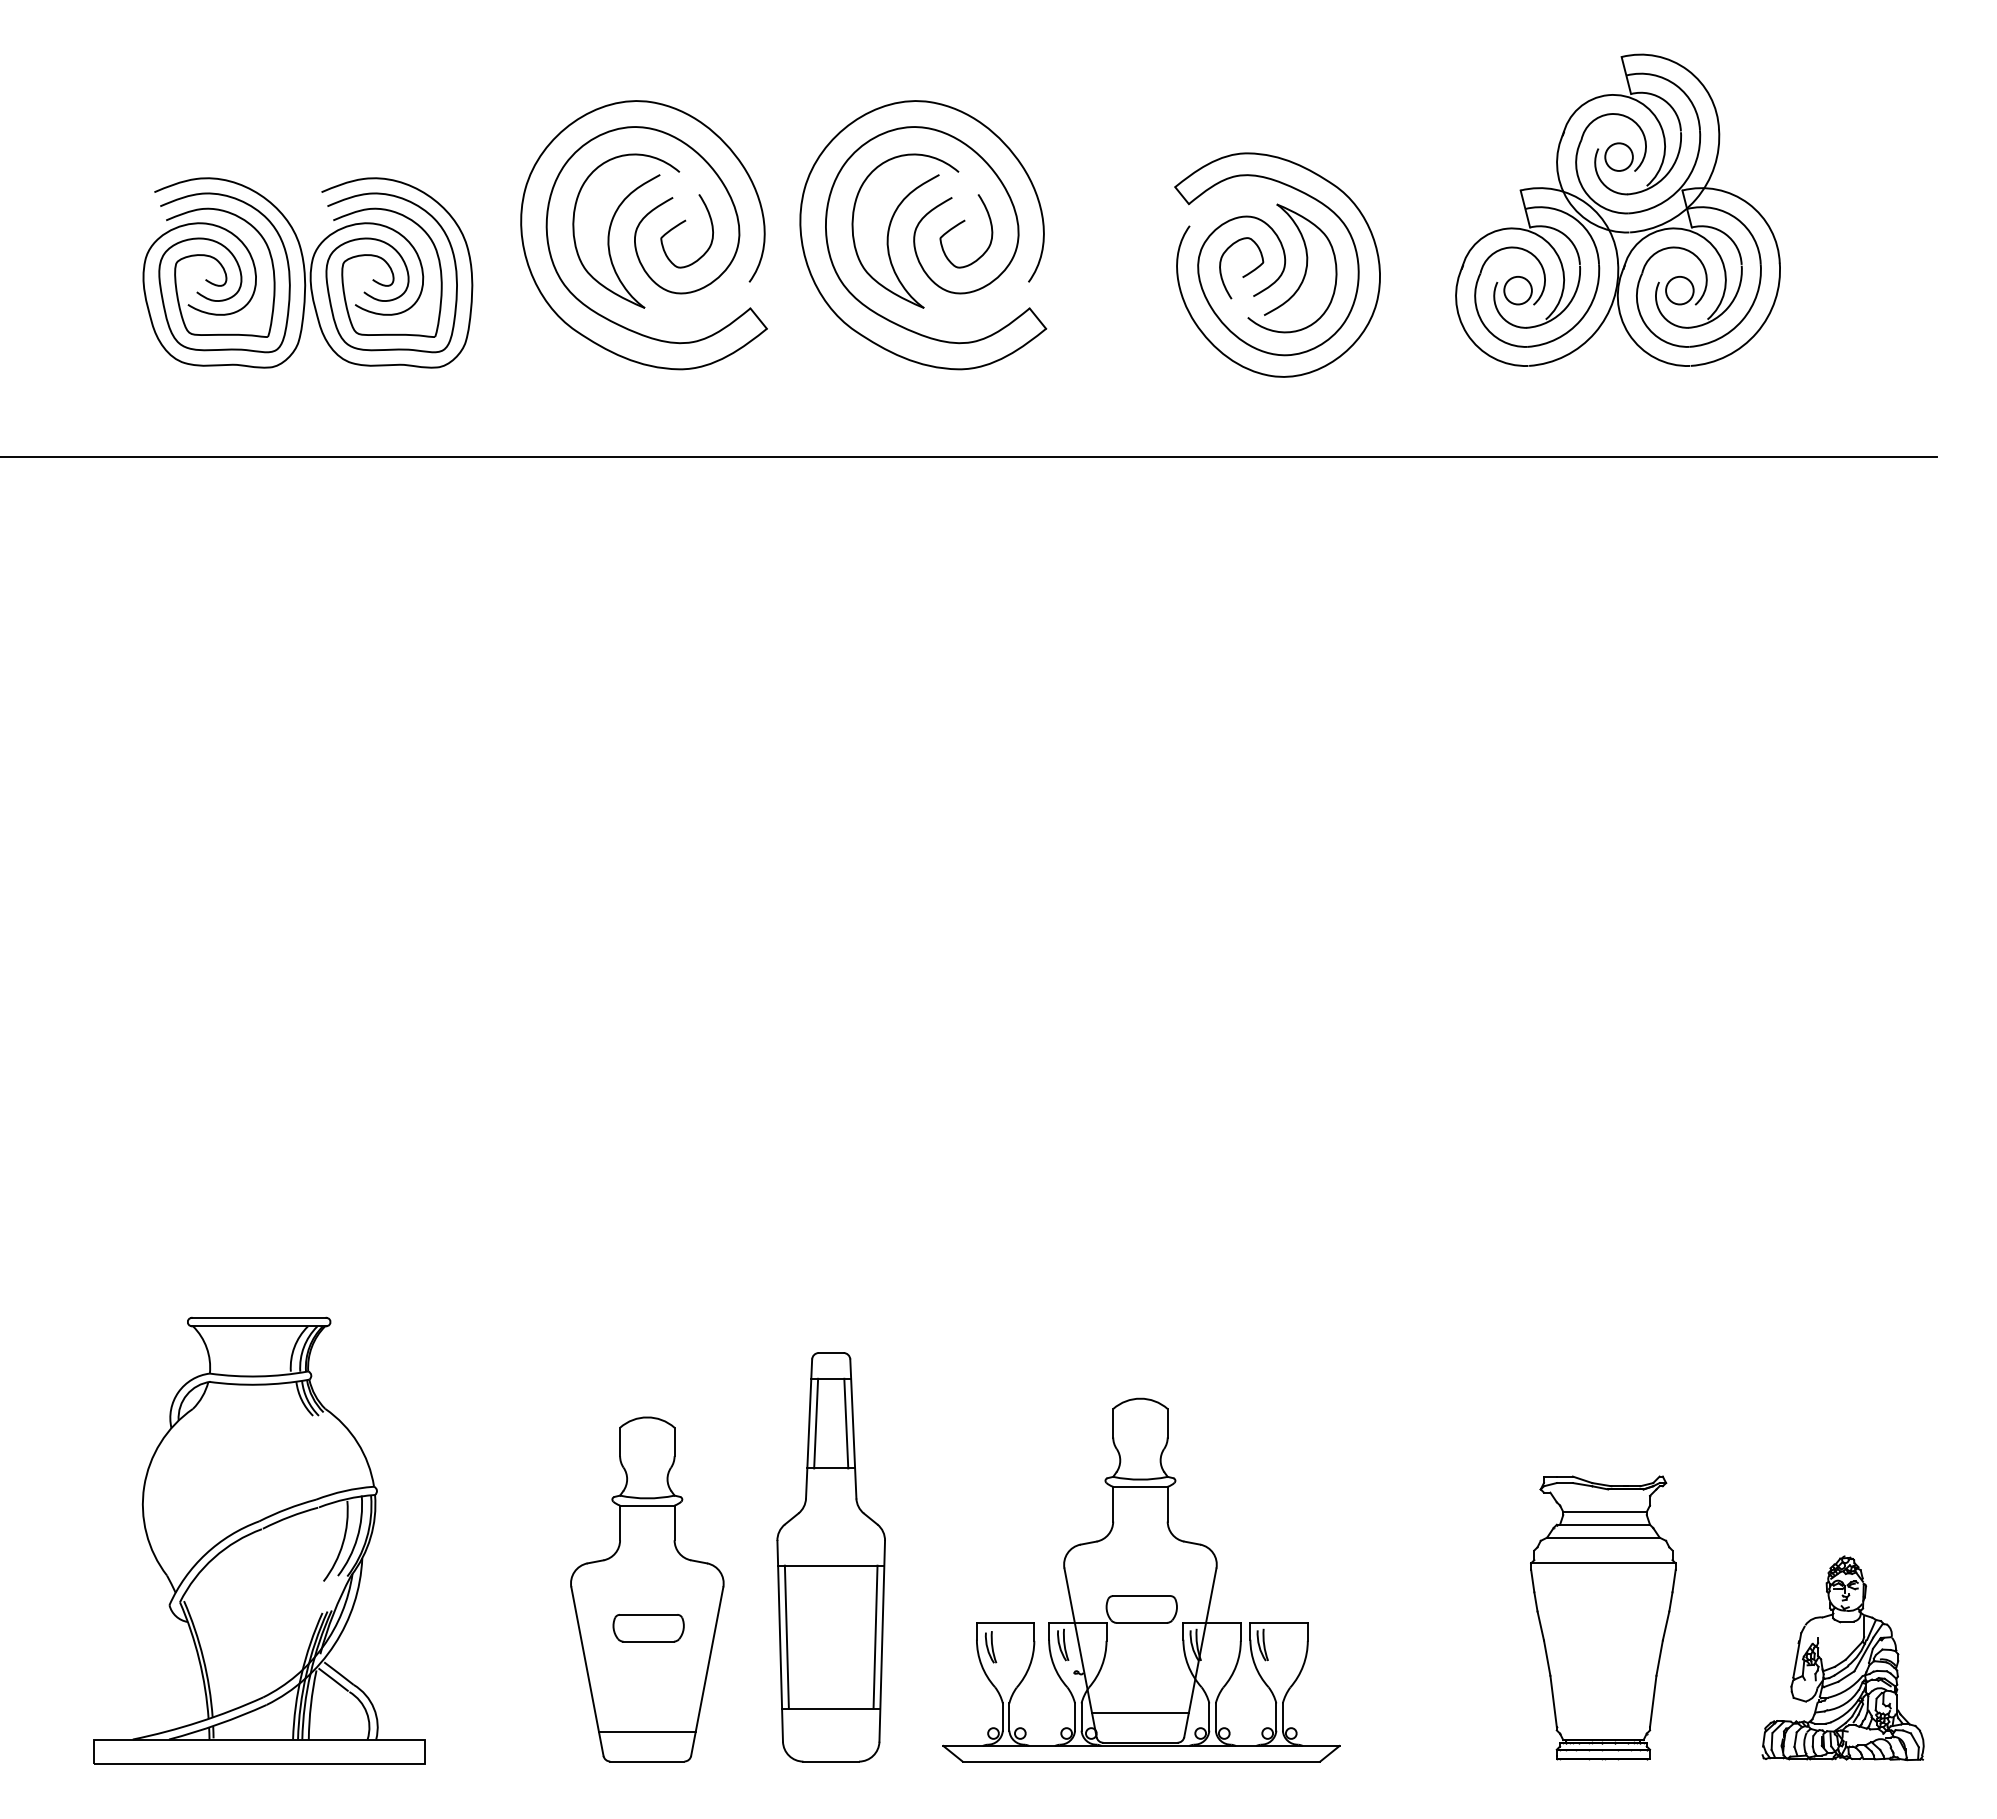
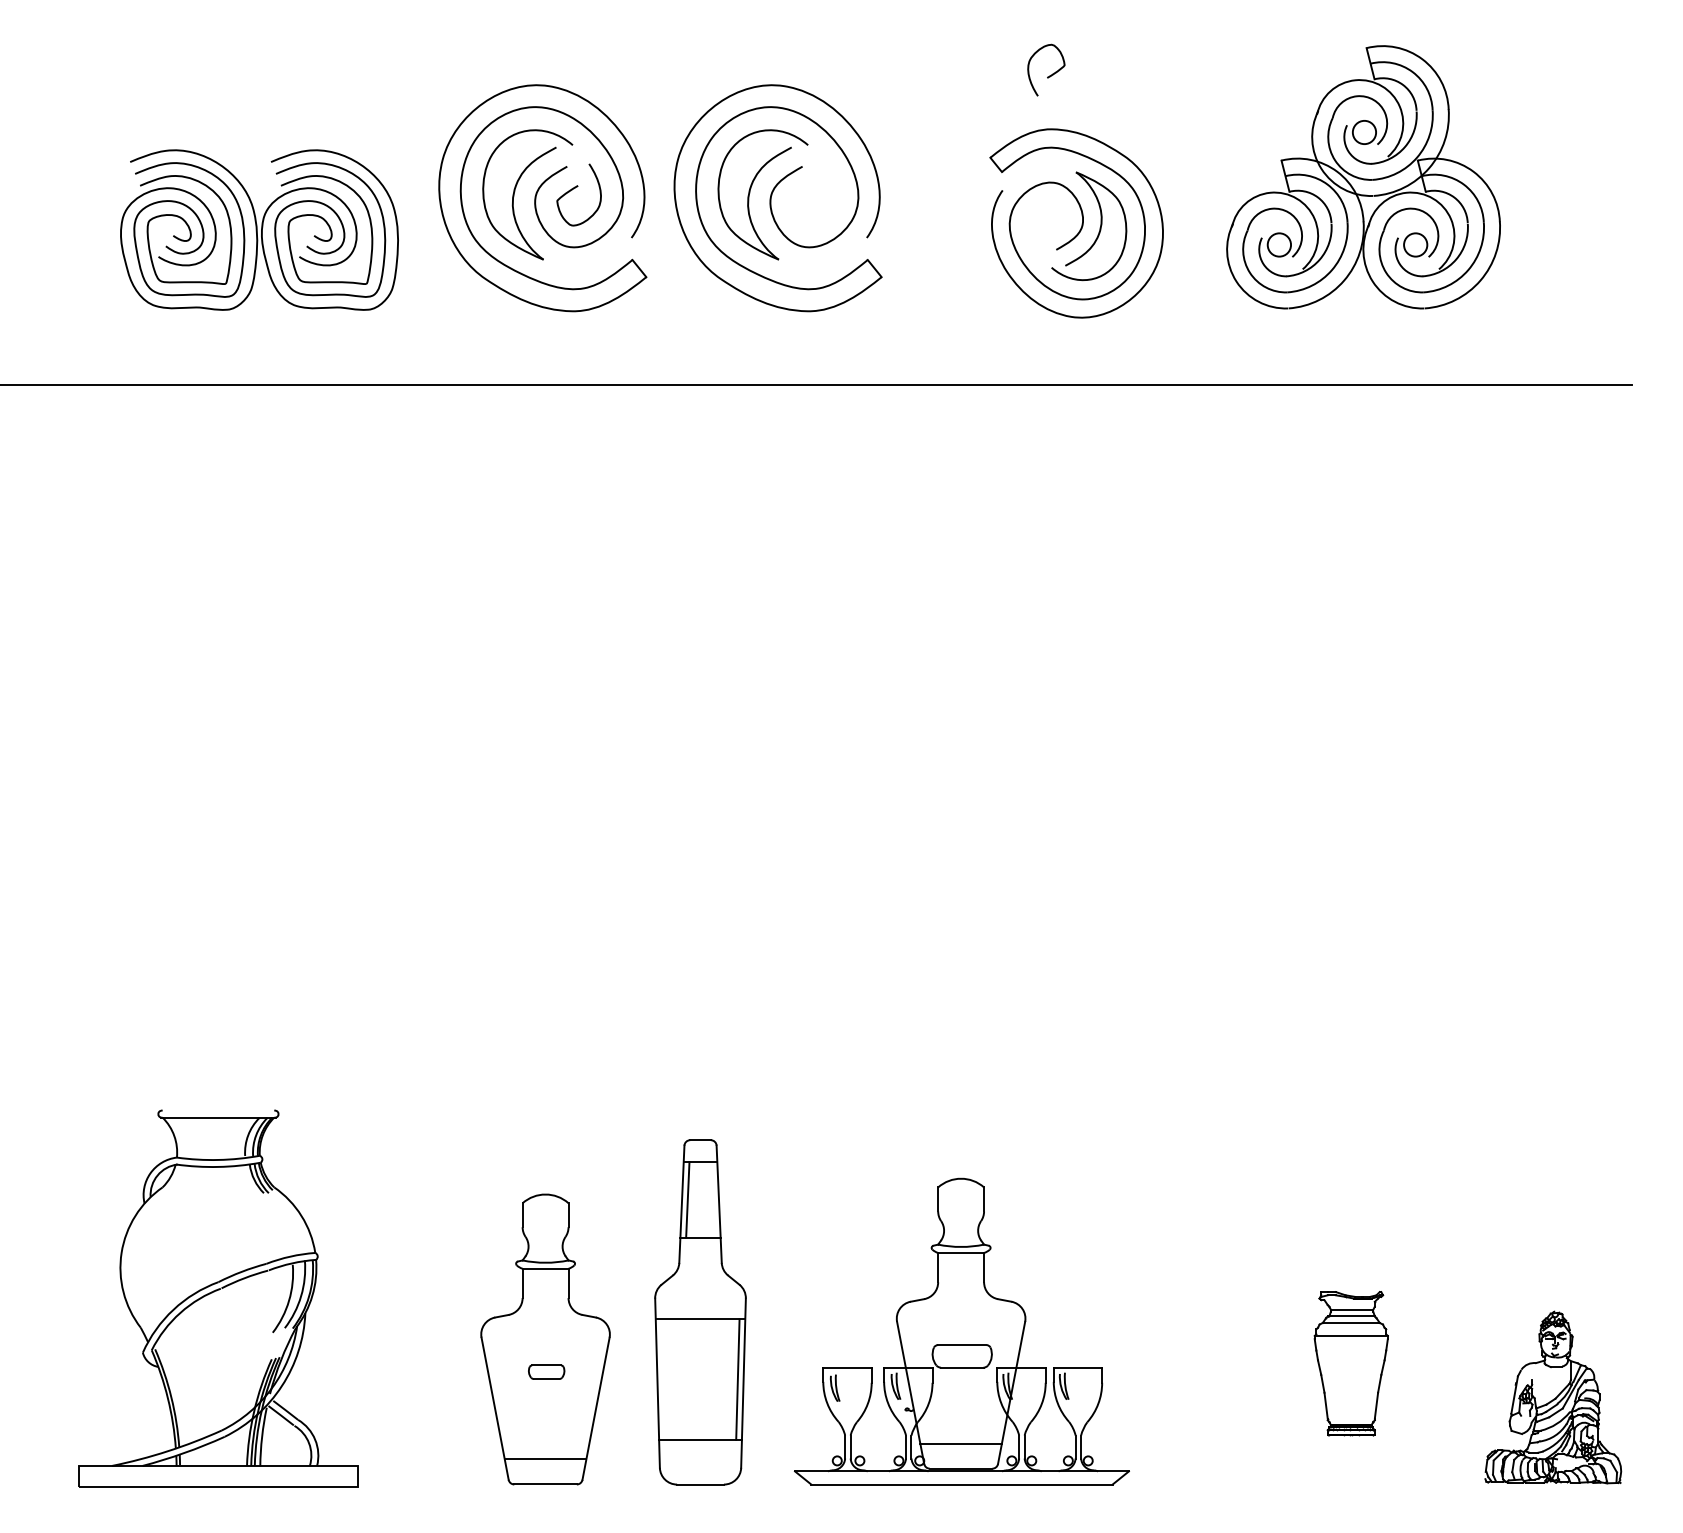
curve: (960, 224) -> (809, 189), removed
curve: (1245, 274) -> (1049, 75), moved
line: (259, 1317) -> (218, 1110), removed
line: (846, 1423) -> (713, 1199), removed
part: (1603, 1617) -> (1351, 1363), size x0.6
part: (648, 1628) -> (546, 1372), size x0.6
line: (786, 1636) -> (662, 1379), removed

